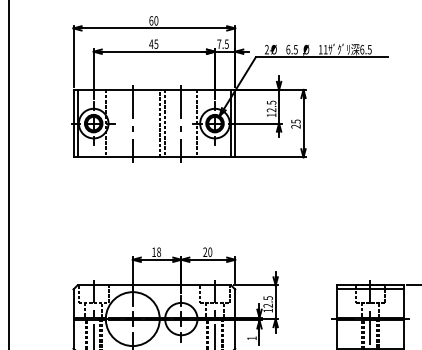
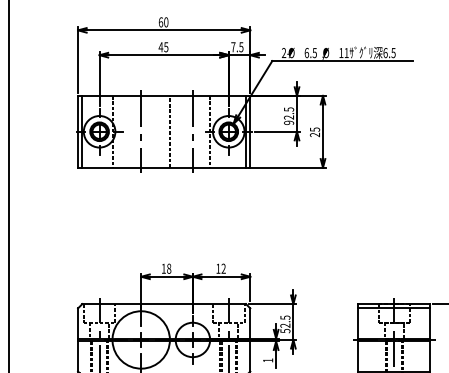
text: (271, 115) -> (288, 123), 12.5 -> 92.5
line: (165, 123) -> (176, 131), removed
text: (207, 252) -> (220, 269), 20 -> 12
text: (267, 310) -> (284, 330), 12.5 -> 52.5

